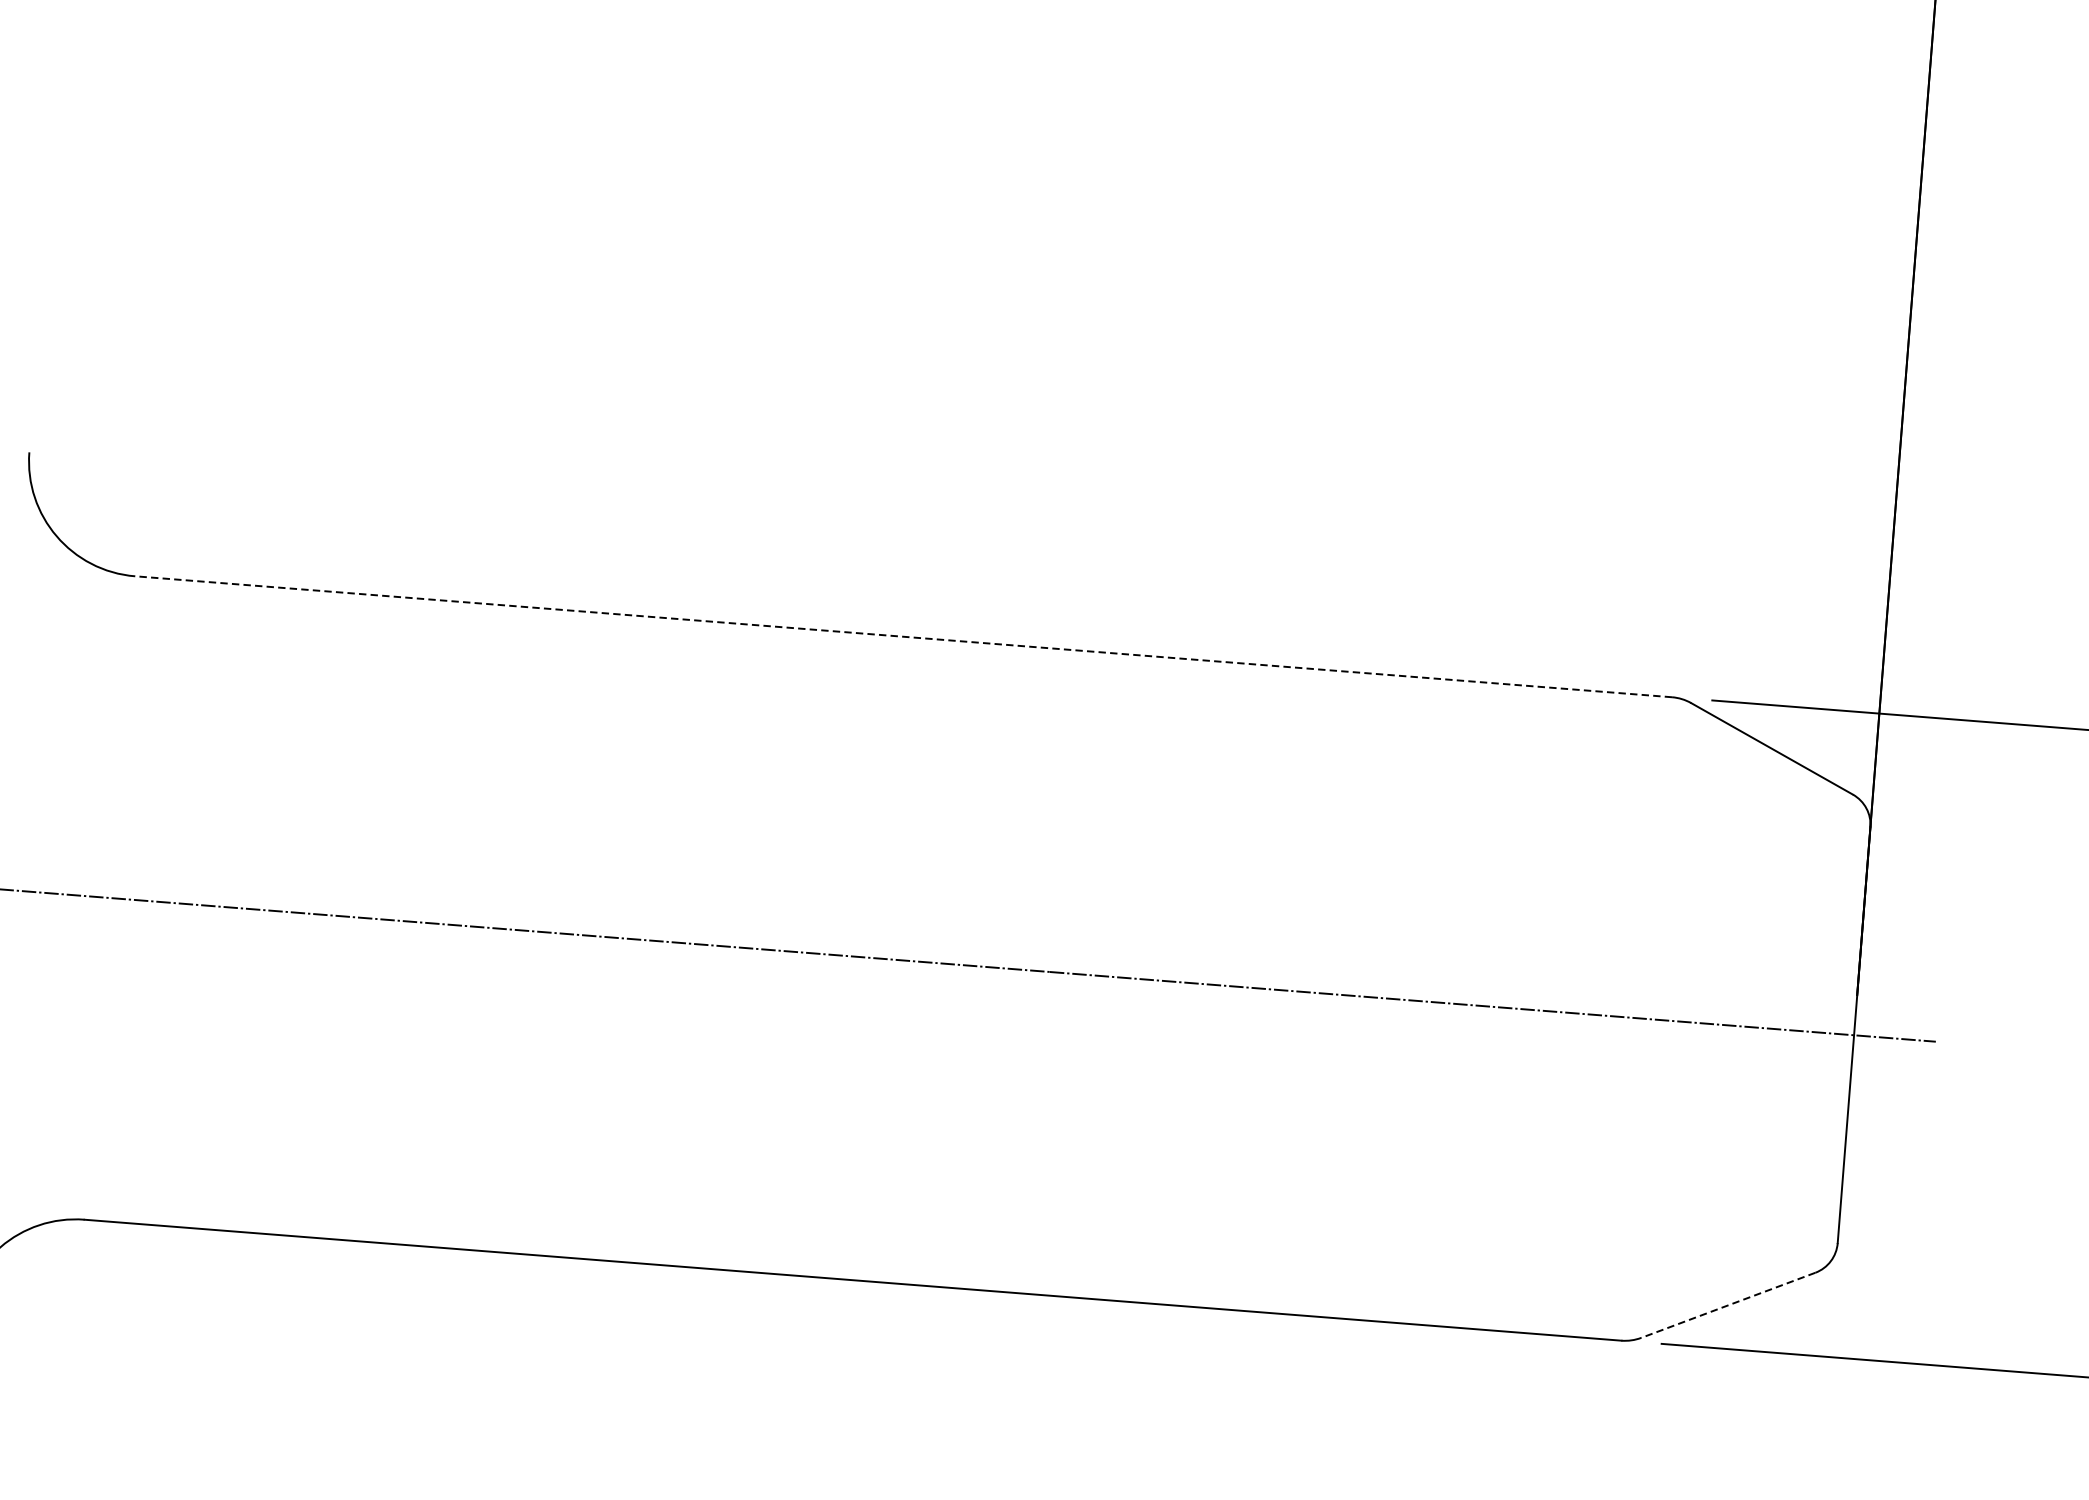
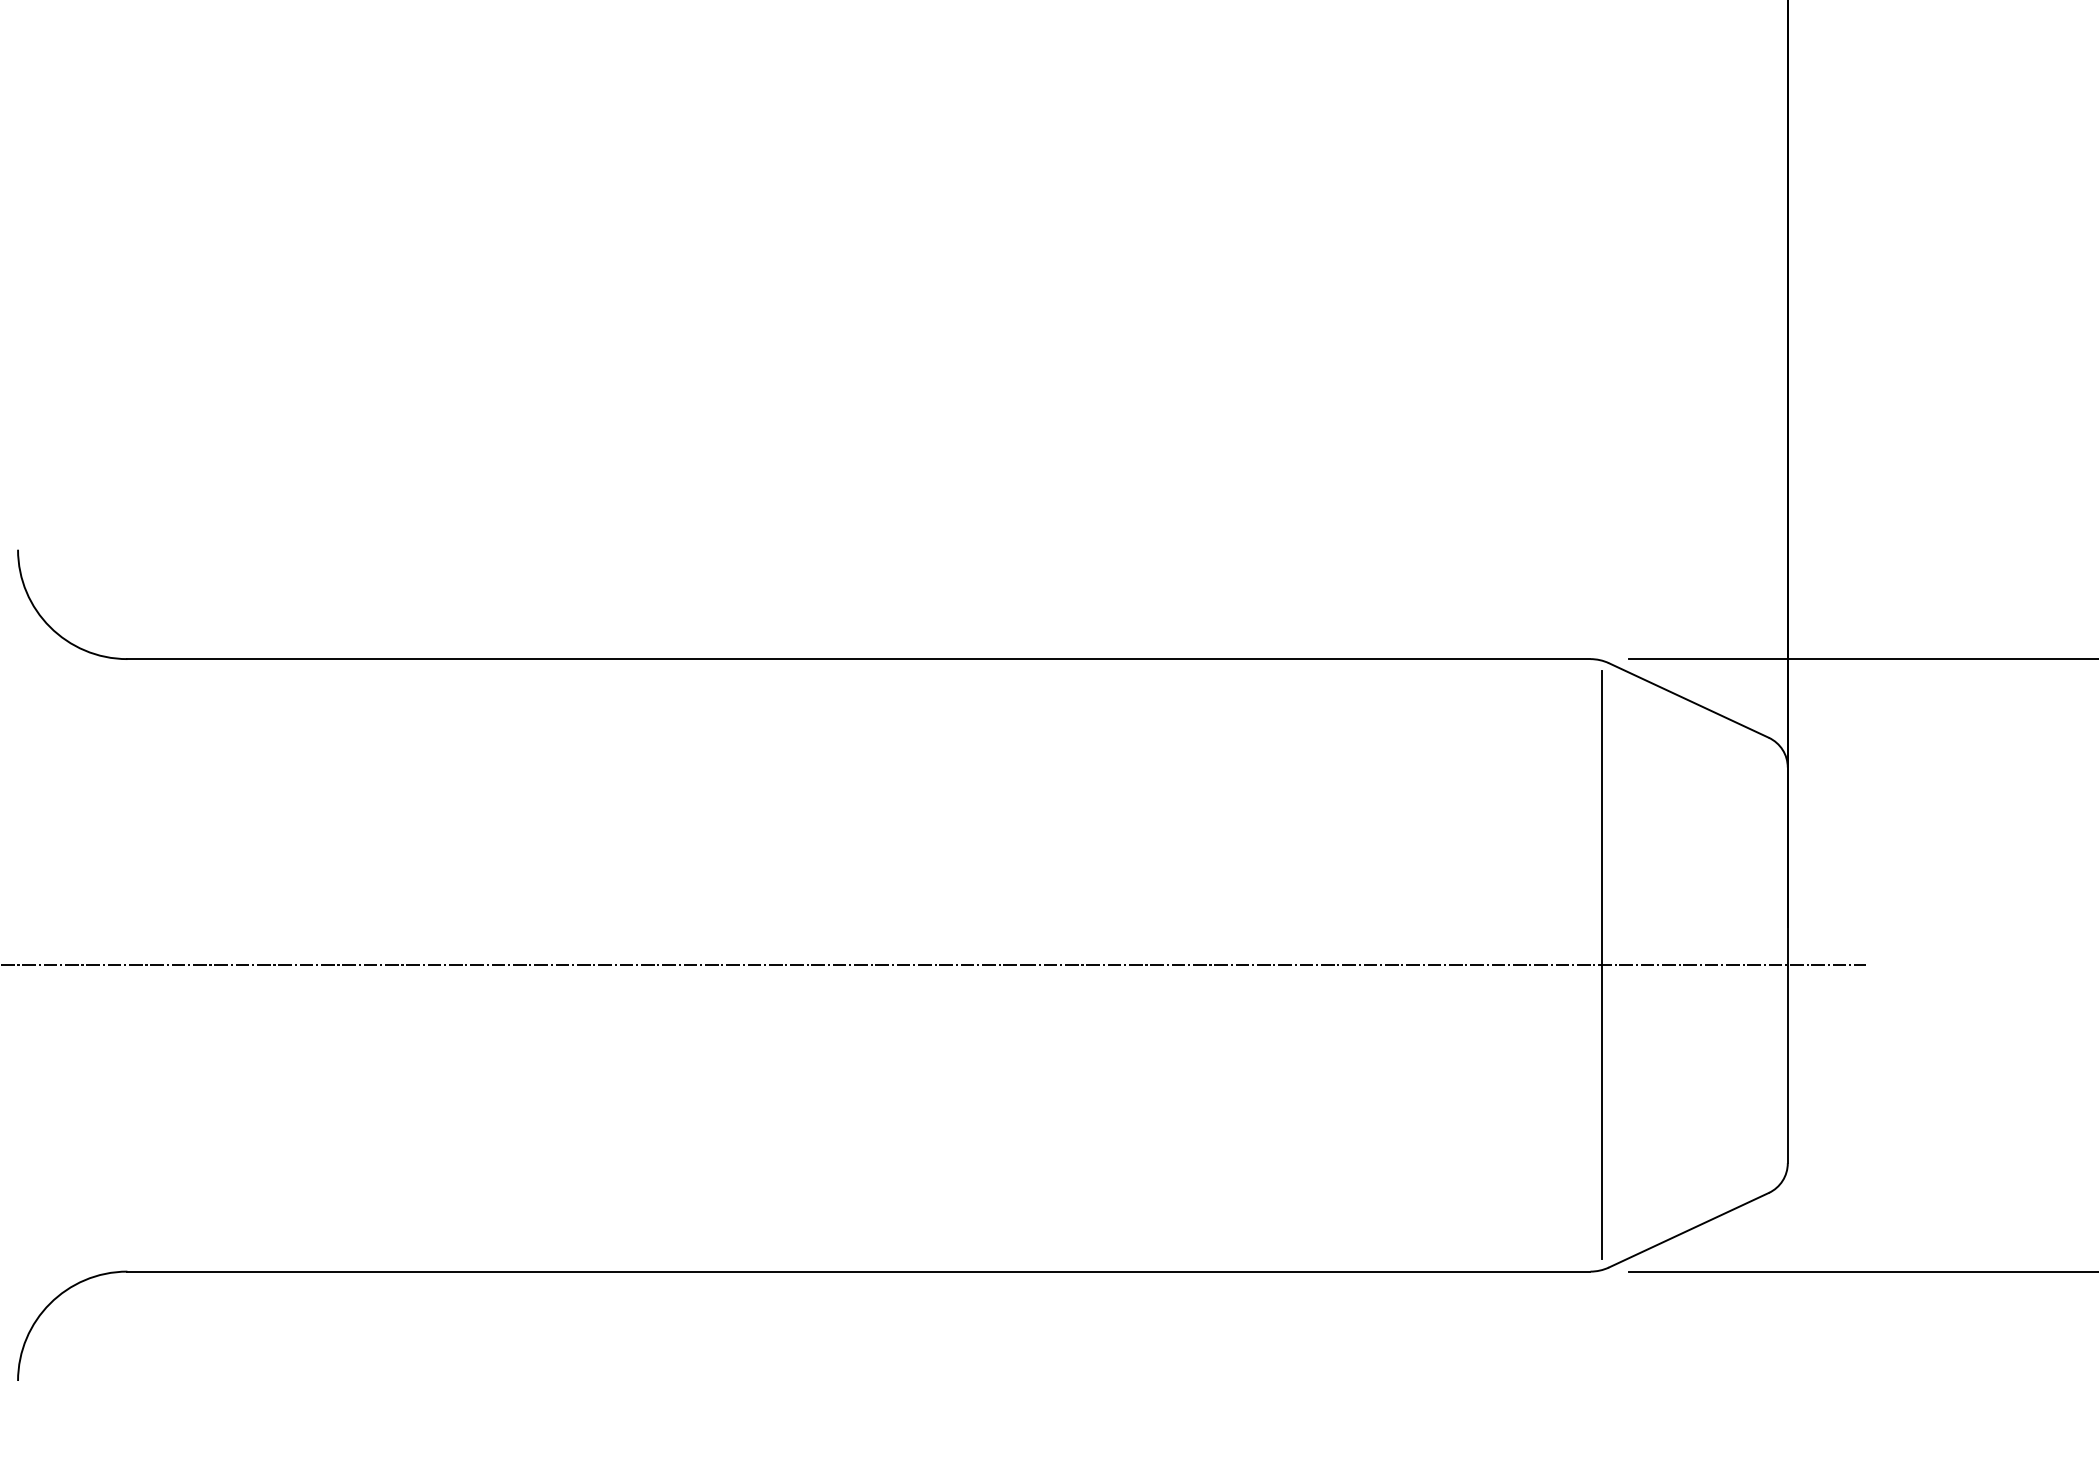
line: (903, 637) -> (858, 659), dashed -> solid
line: (1659, 1019) -> (1602, 964), added
line: (1727, 1305) -> (1688, 1230), dashed -> solid

